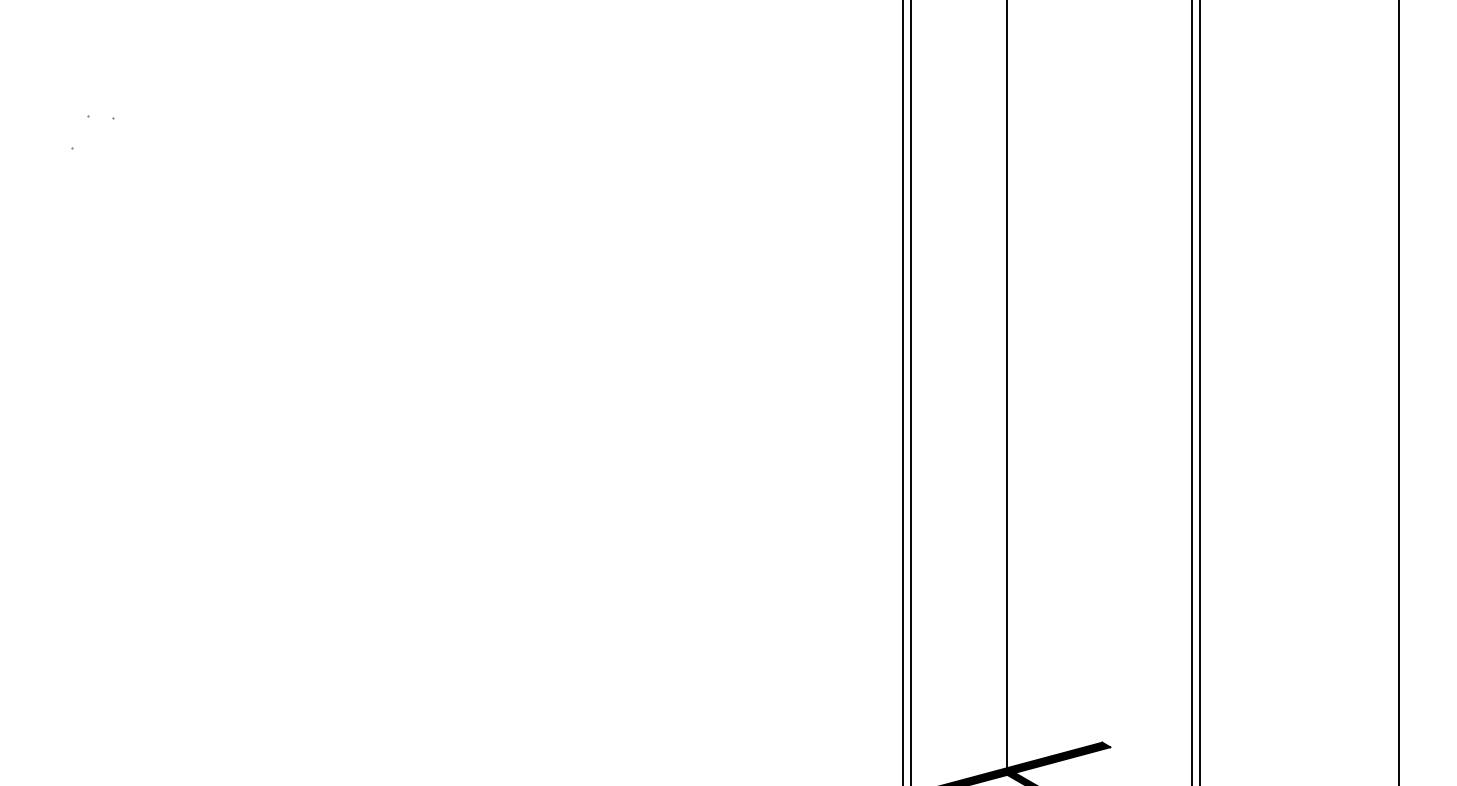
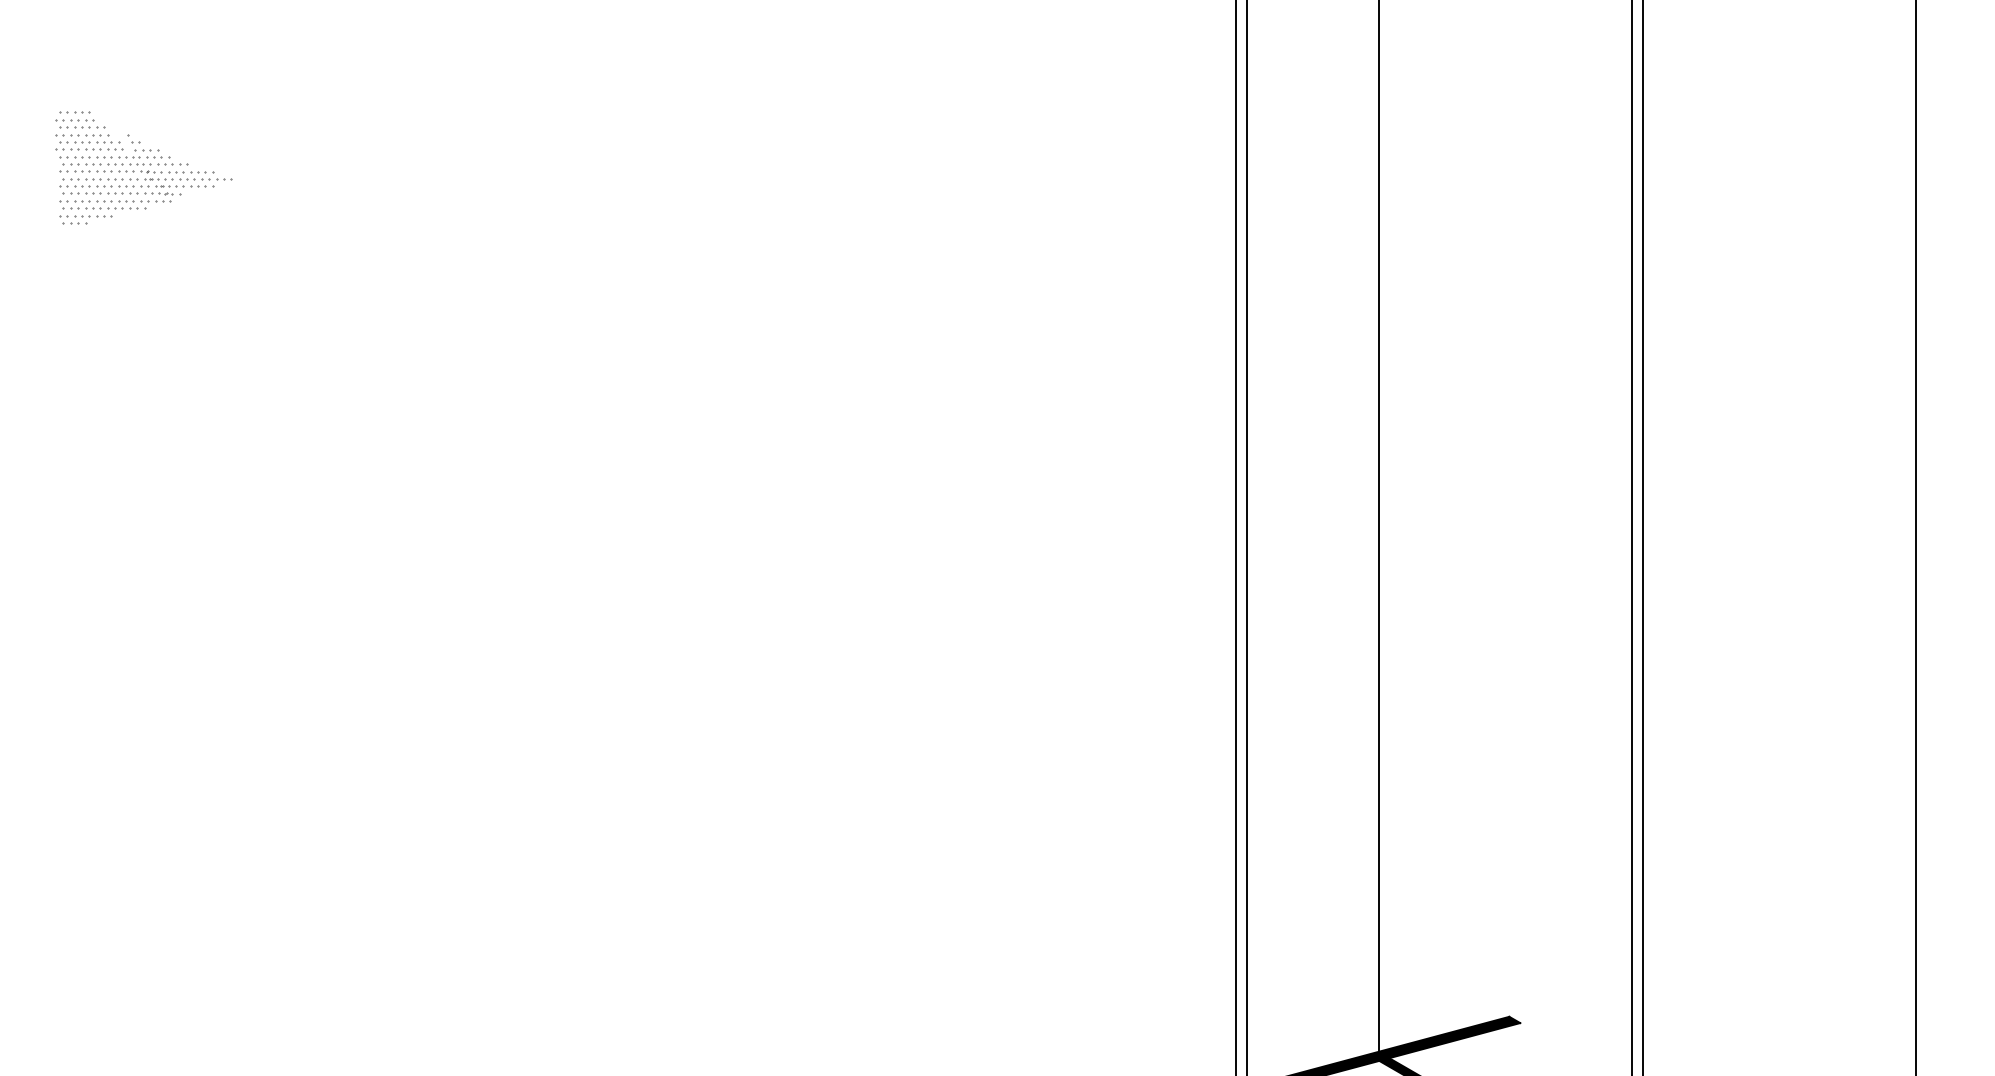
part: (104, 122) -> (143, 167), size x1.67

